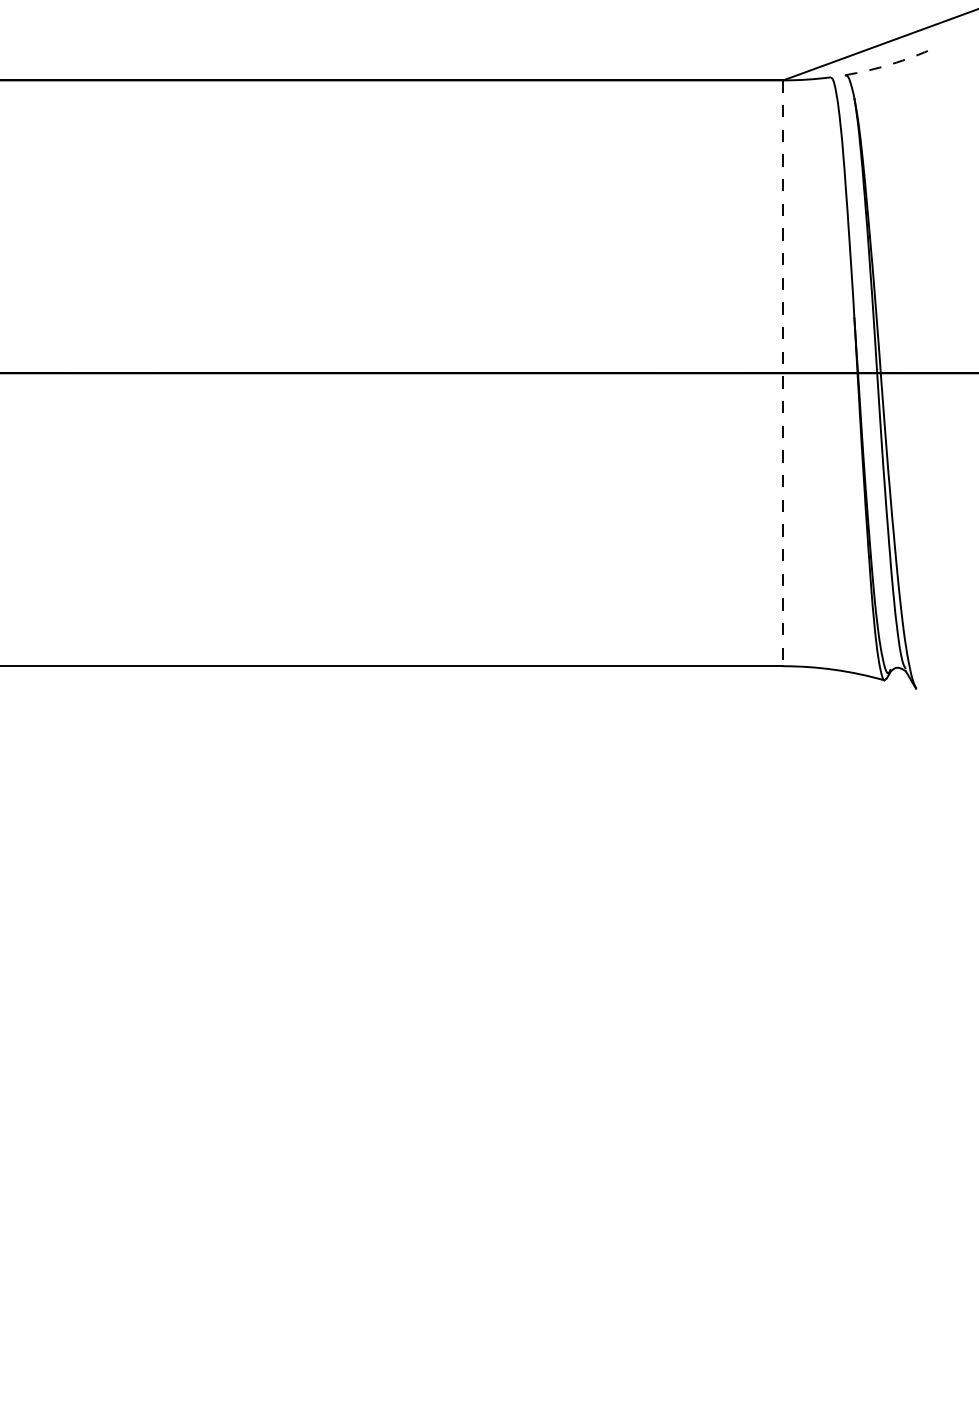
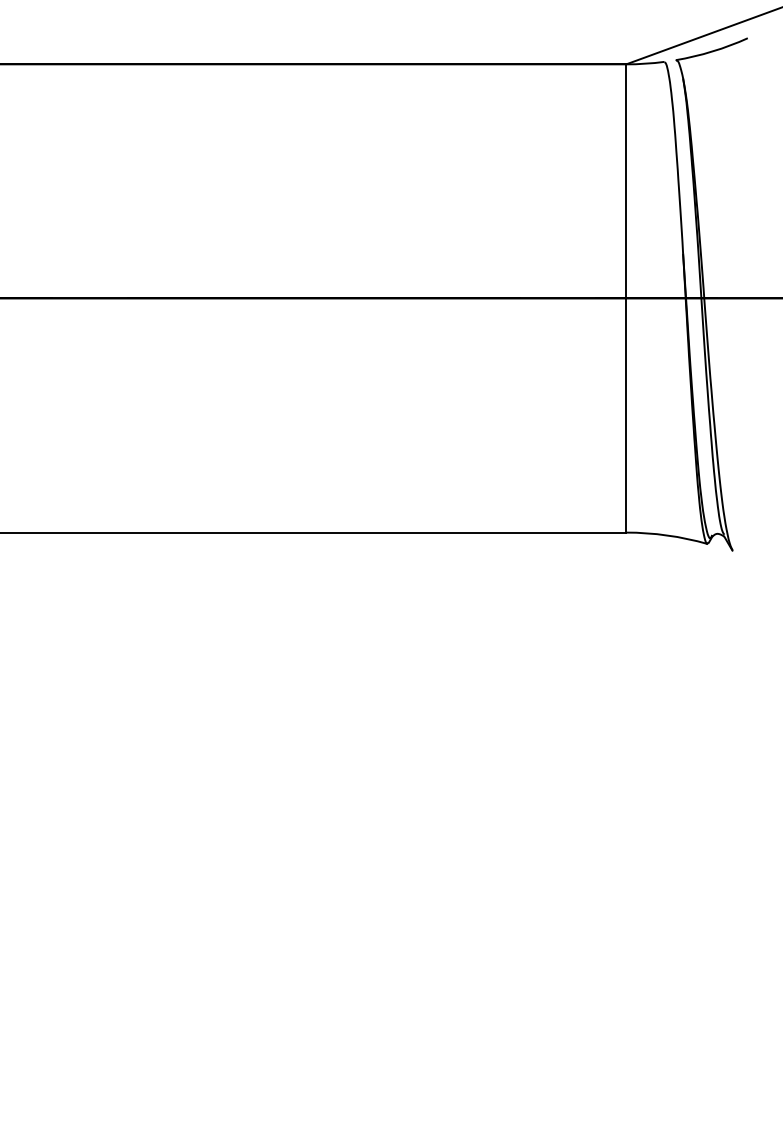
arc: (891, 64) -> (712, 51), dashed -> solid
line: (783, 373) -> (626, 298), dashed -> solid

